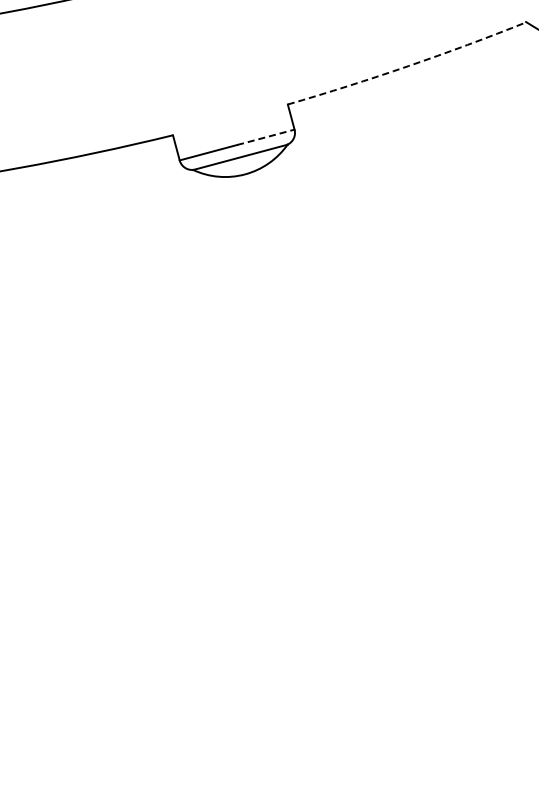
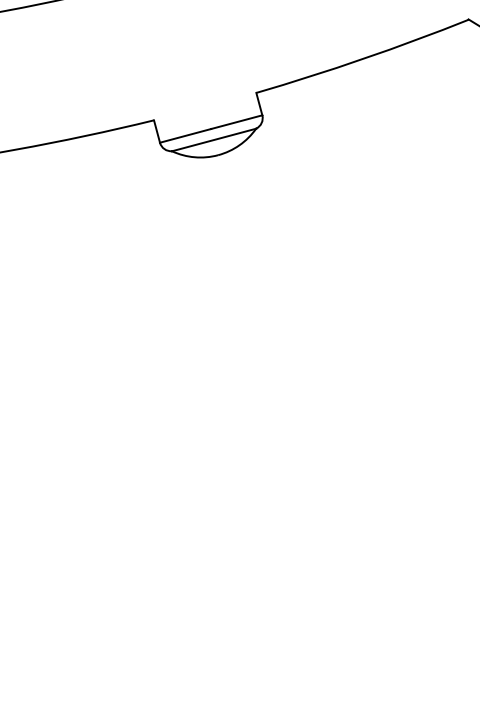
arc: (408, 66) -> (363, 59), dashed -> solid
line: (265, 137) -> (236, 122), dashed -> solid

